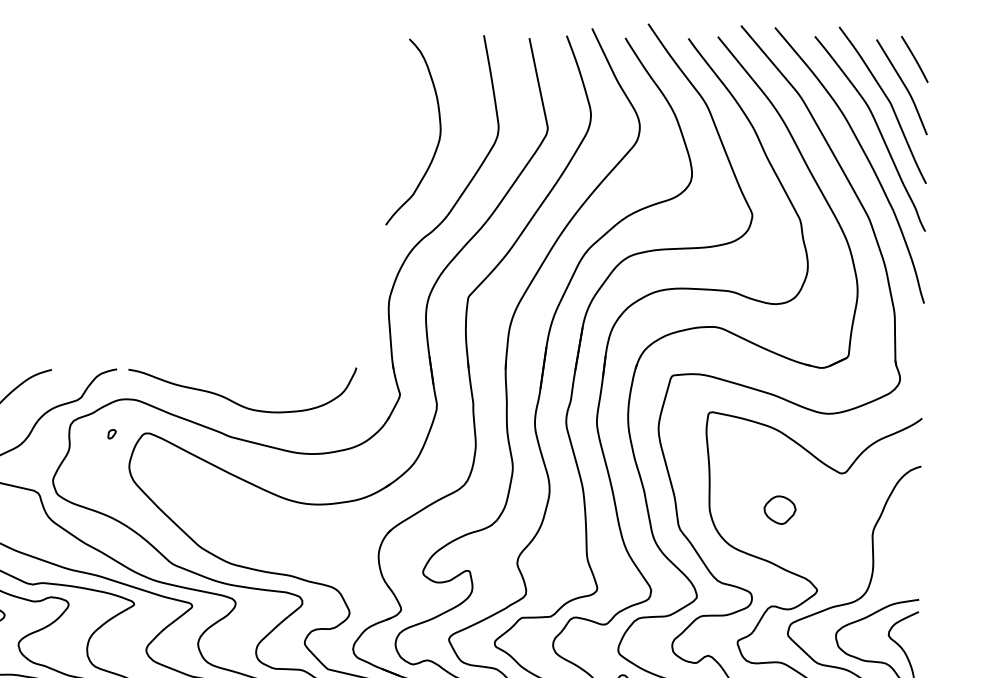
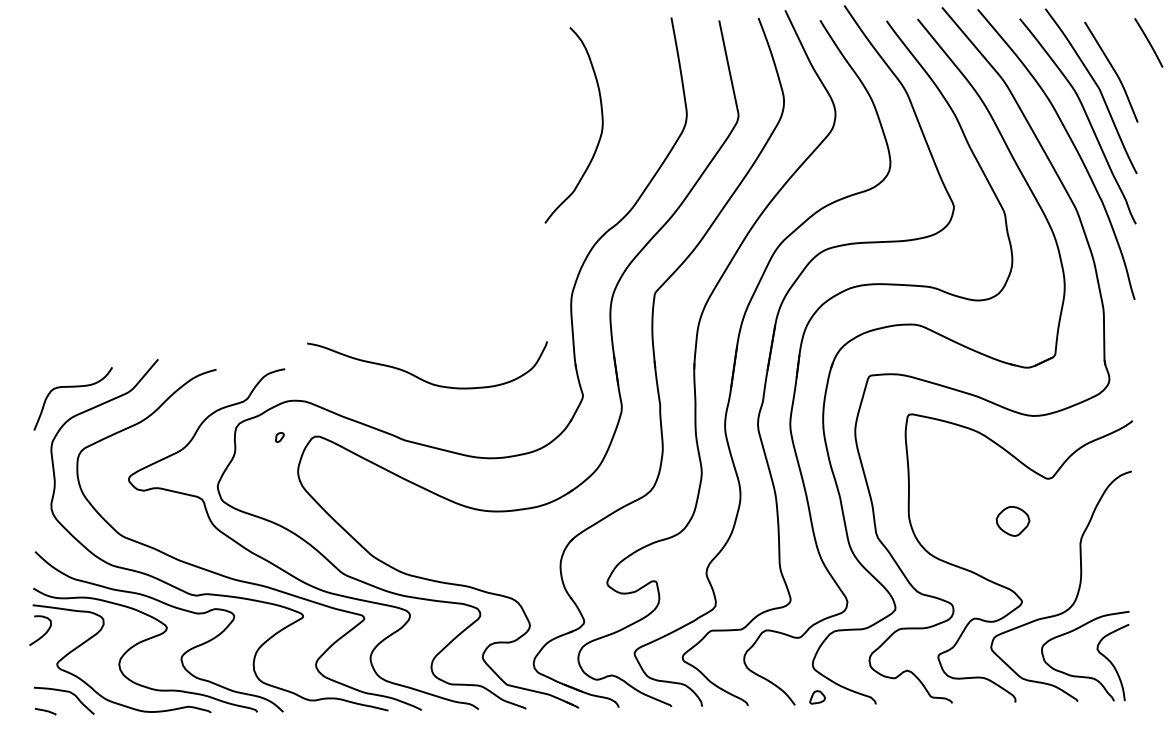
line: (914, 59) -> (1148, 42), moved
curve: (439, 132) -> (601, 125), moved
curve: (234, 401) -> (418, 376), moved
part: (779, 510) -> (1012, 521), moved

